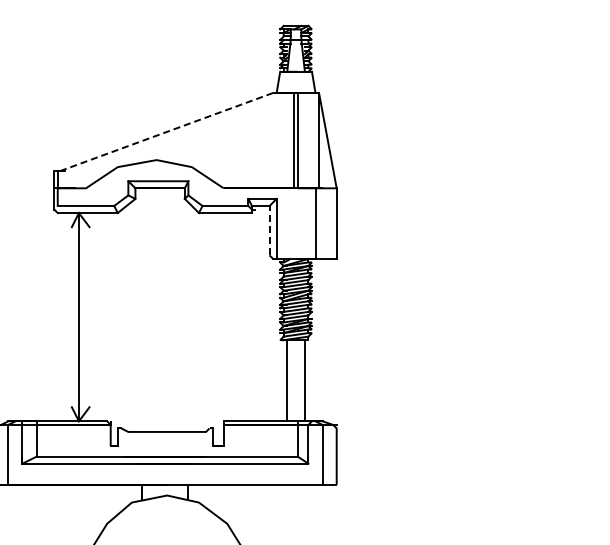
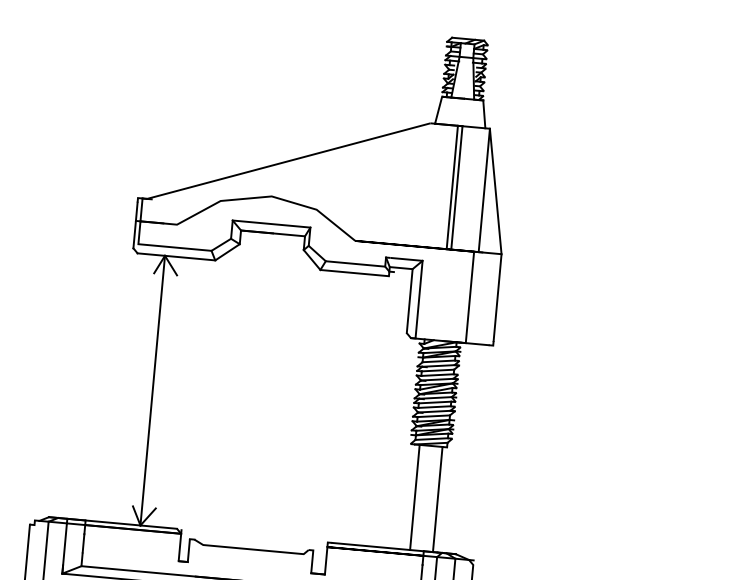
line: (164, 132) -> (285, 161), dashed -> solid
line: (269, 230) -> (409, 300), dashed -> solid

